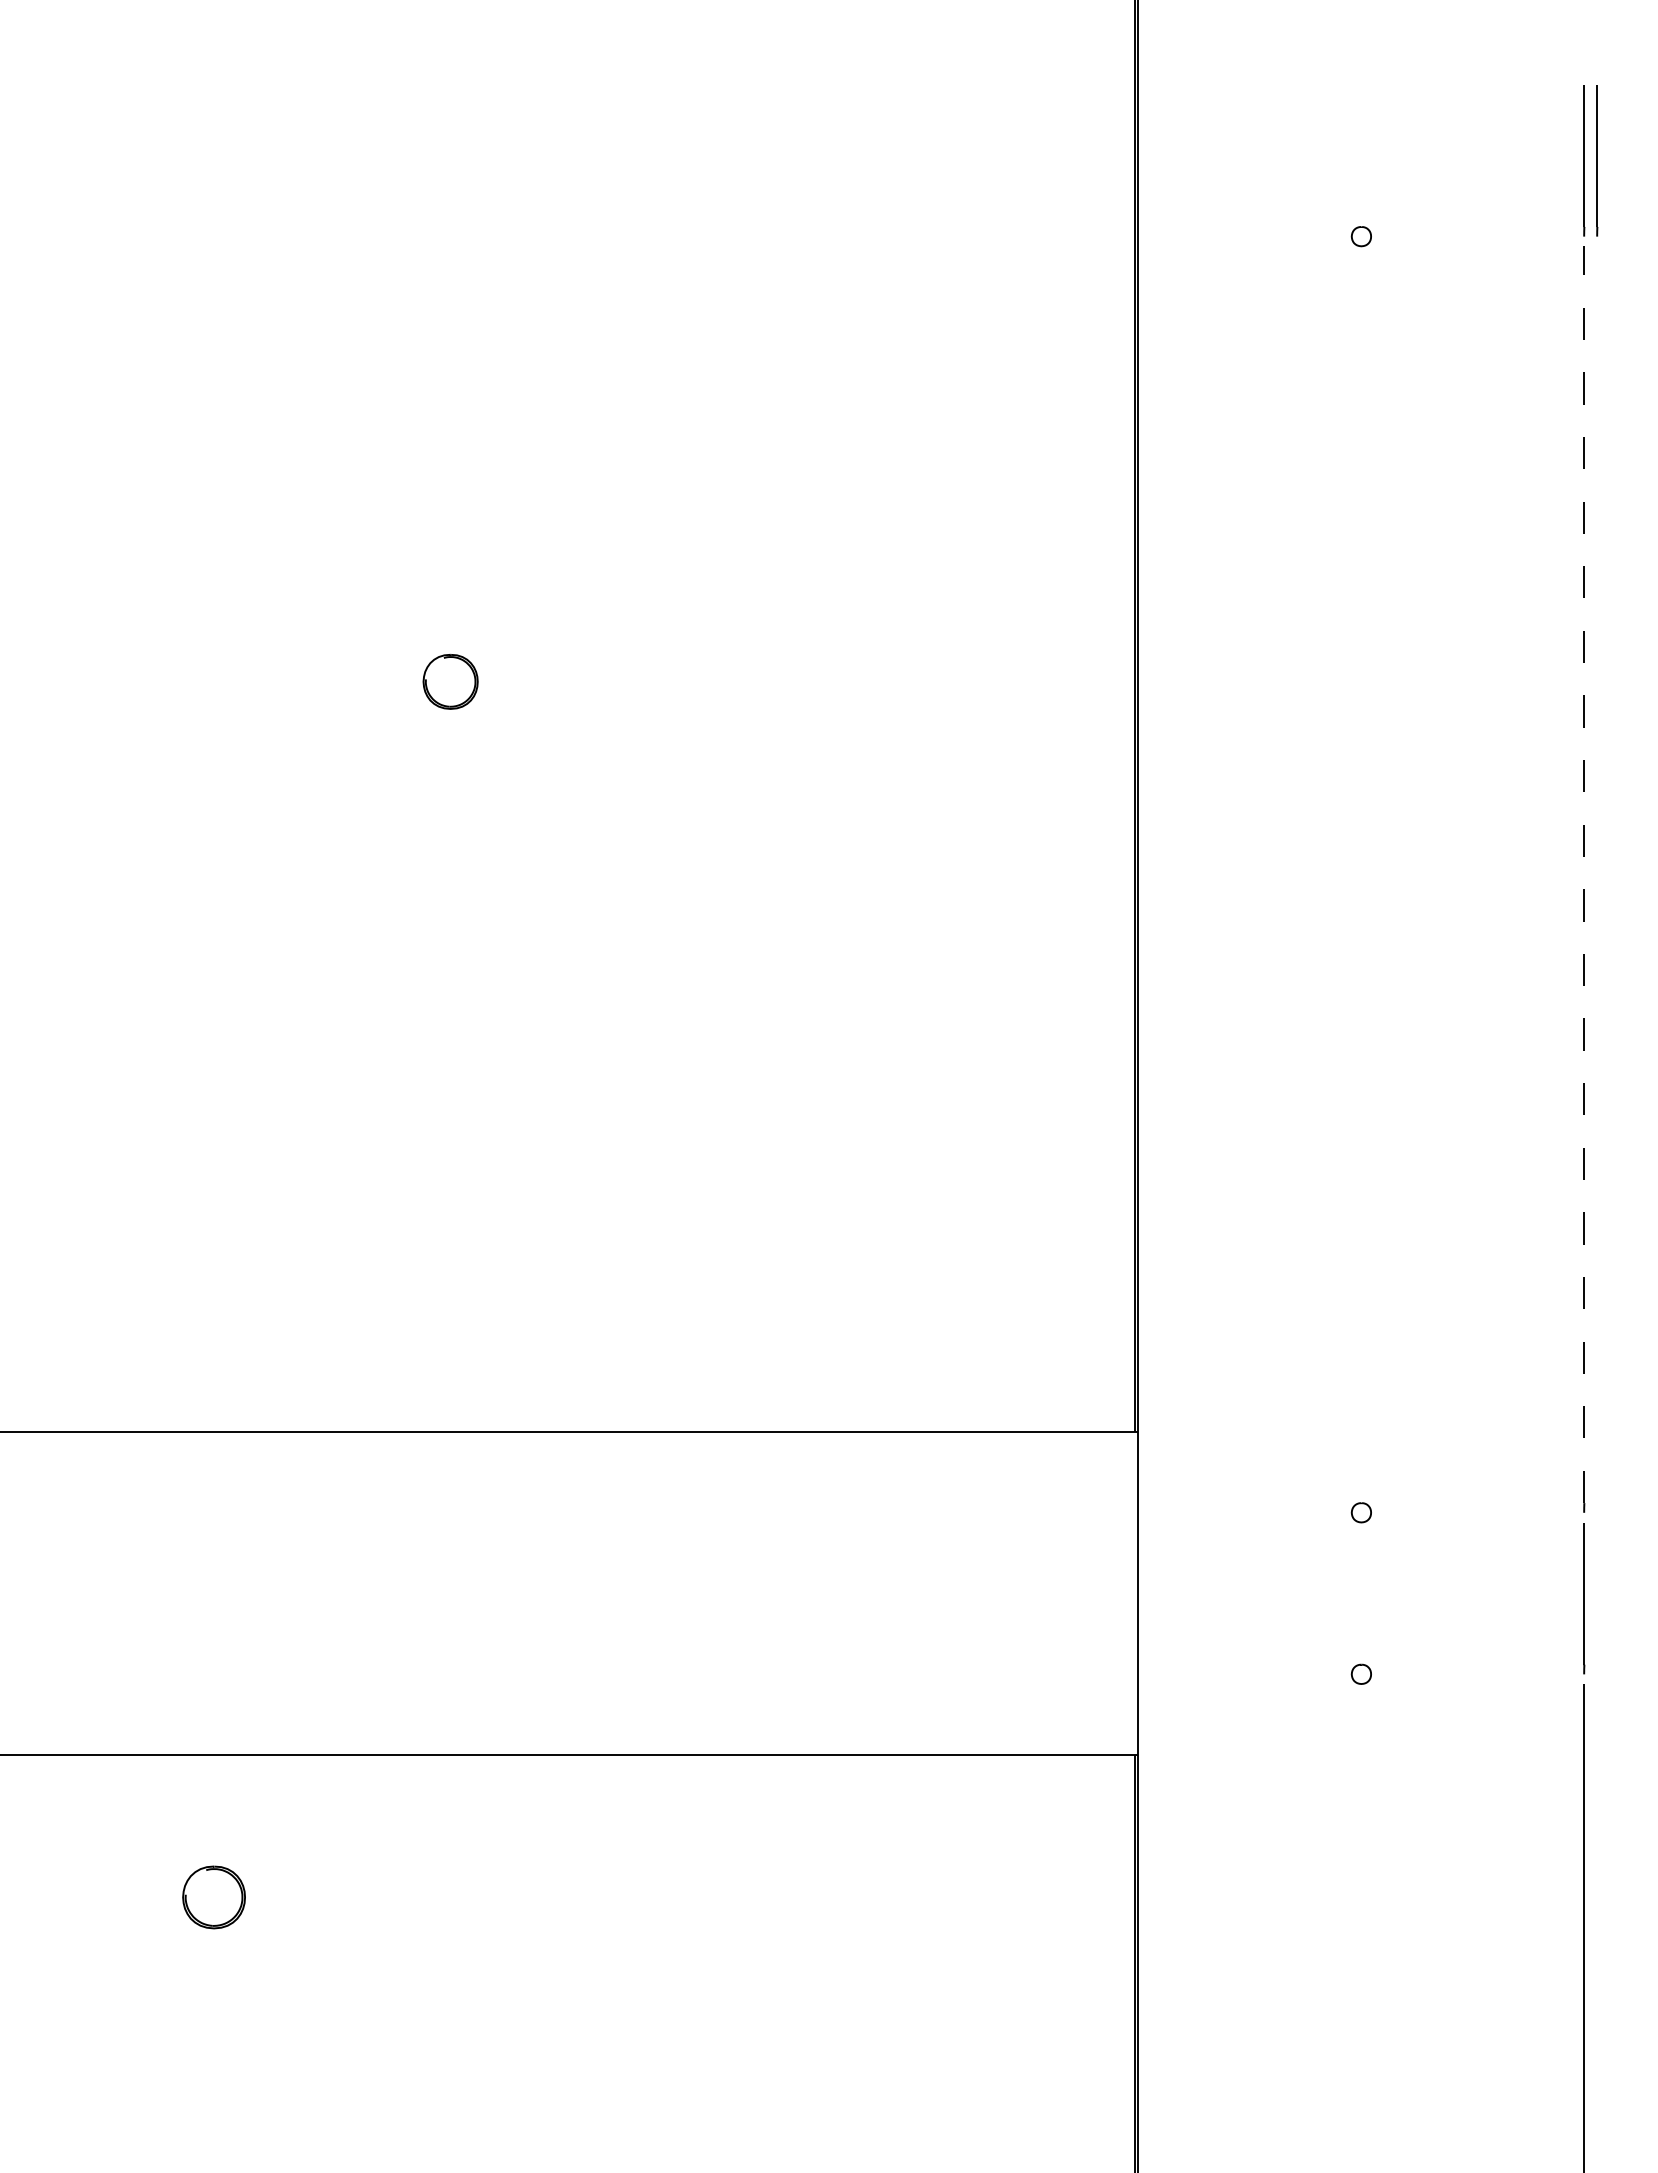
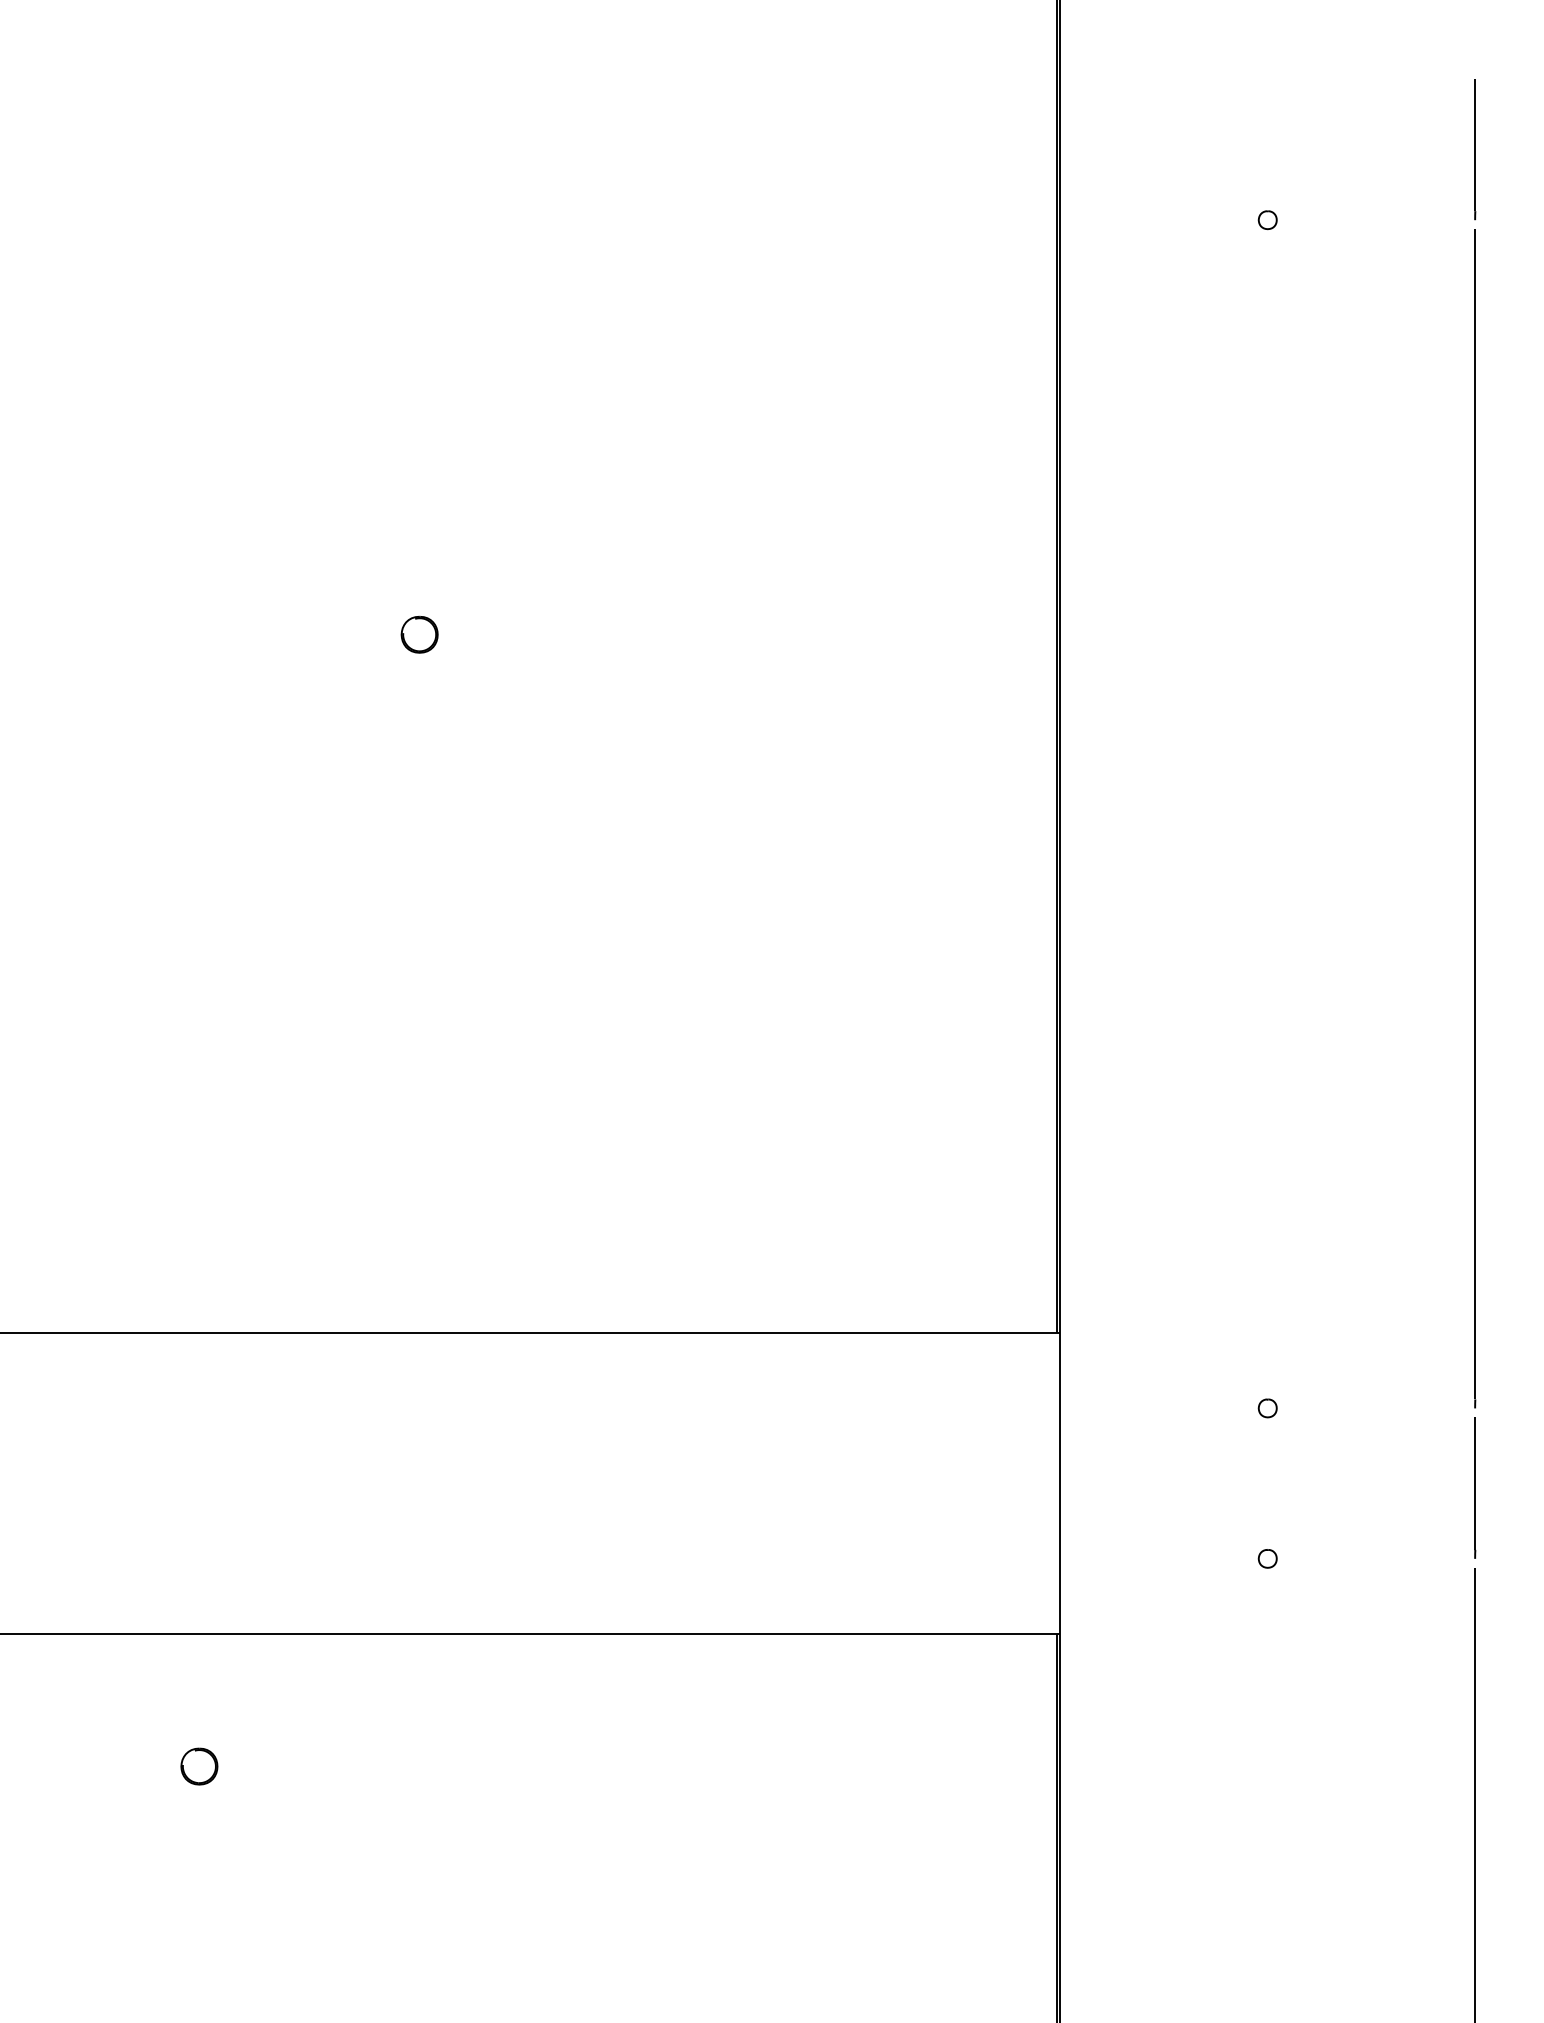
line: (1597, 160) -> (1487, 149), removed
part: (450, 681) -> (419, 634), size x0.71
line: (1584, 874) -> (1475, 814), dashed -> solid
part: (213, 1897) -> (198, 1766), size x0.62

